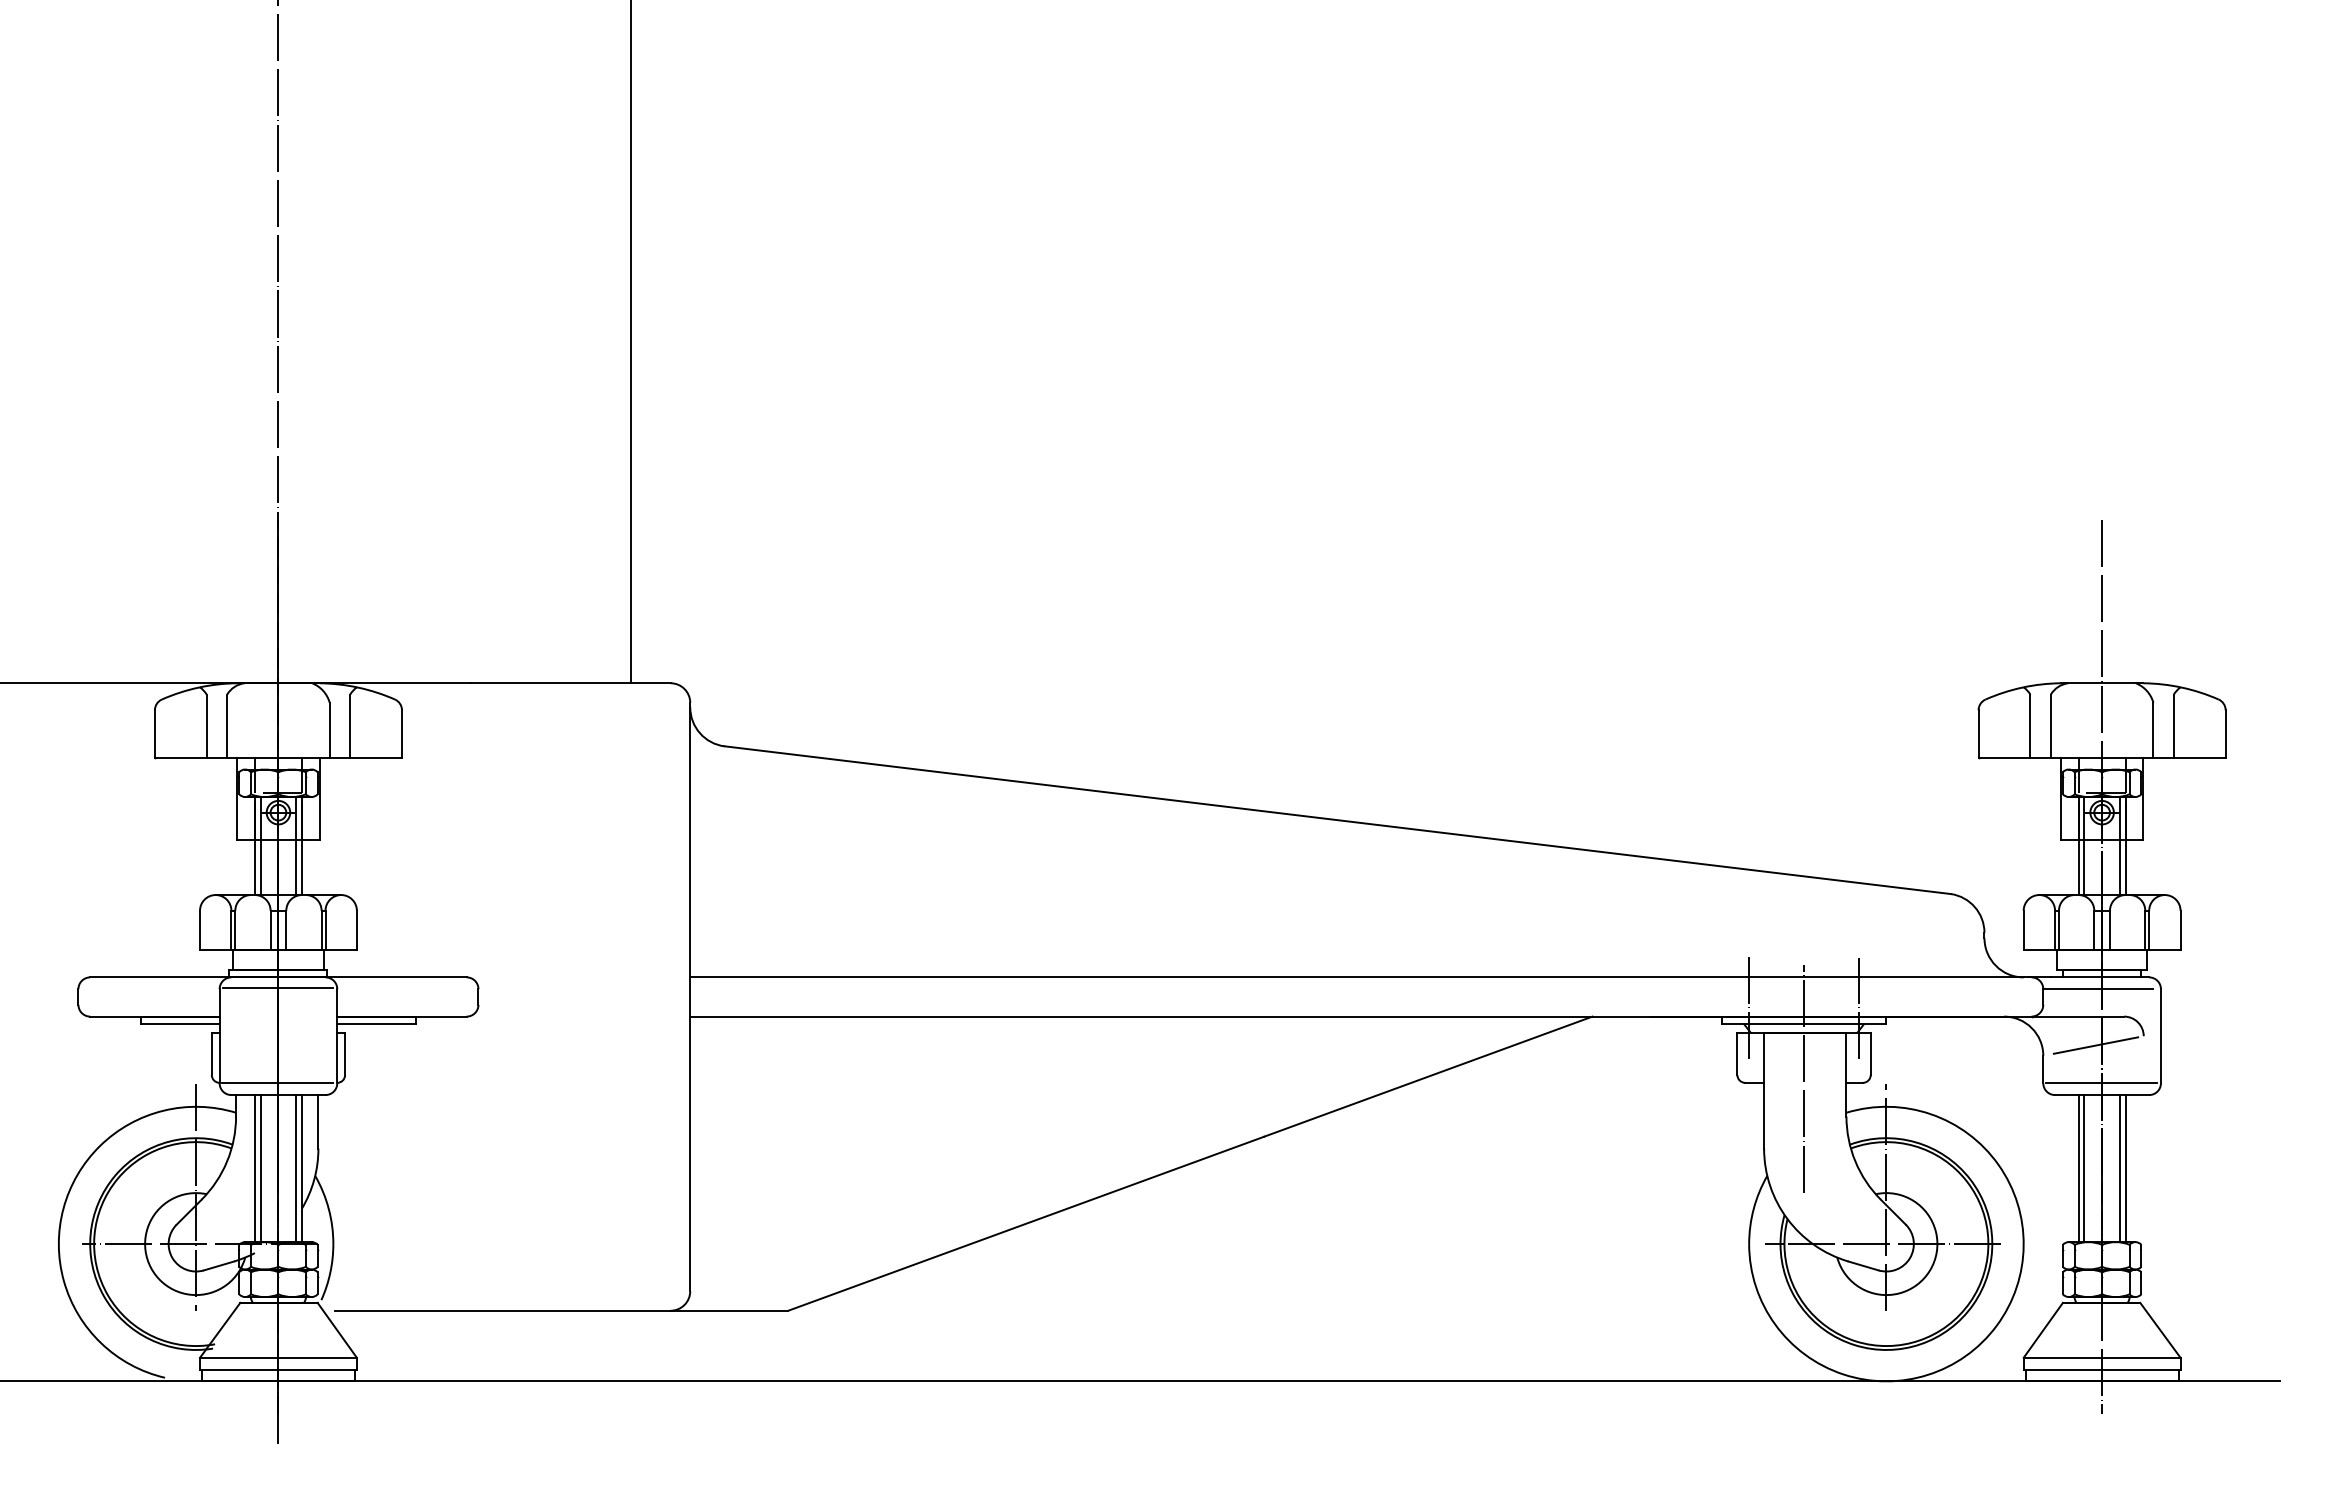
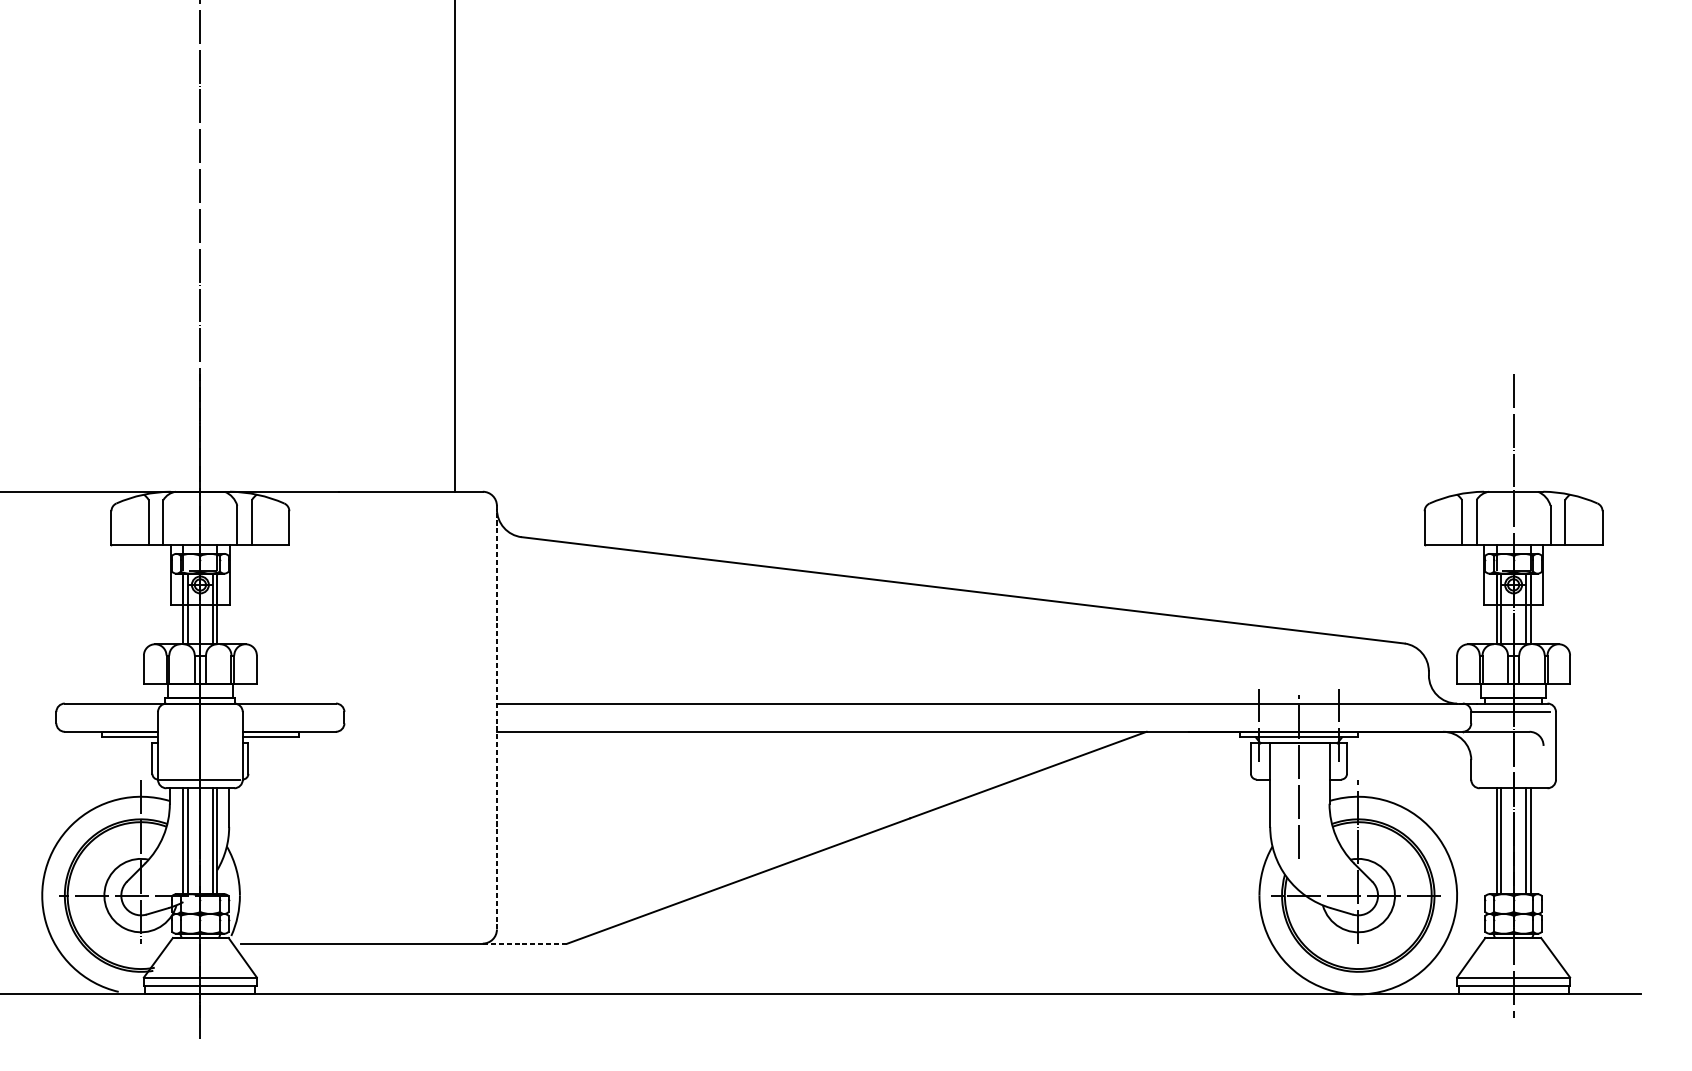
line: (277, 987) -> (199, 710), removed
line: (690, 999) -> (497, 719), solid -> dashed
line: (2095, 1045) -> (1508, 752), removed
line: (2101, 1083) -> (1513, 779), removed
line: (729, 1310) -> (525, 943), solid -> dashed

